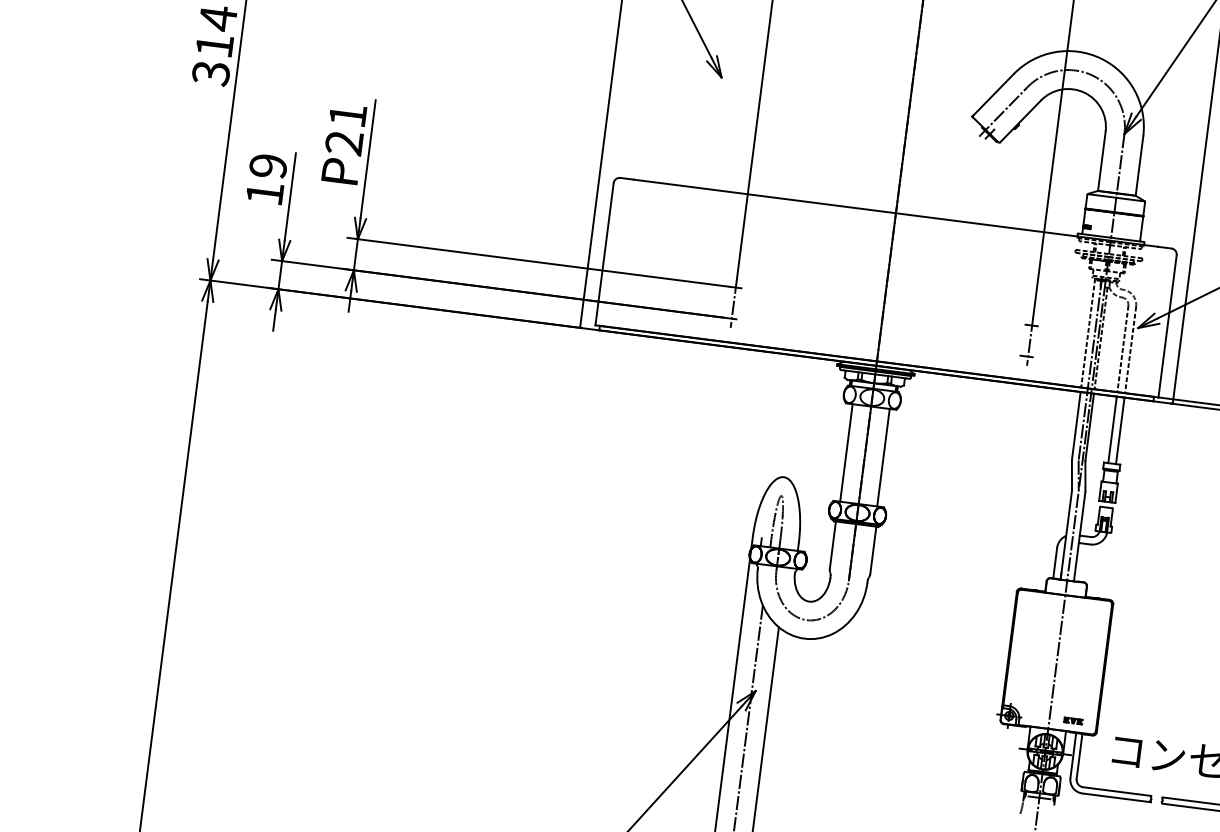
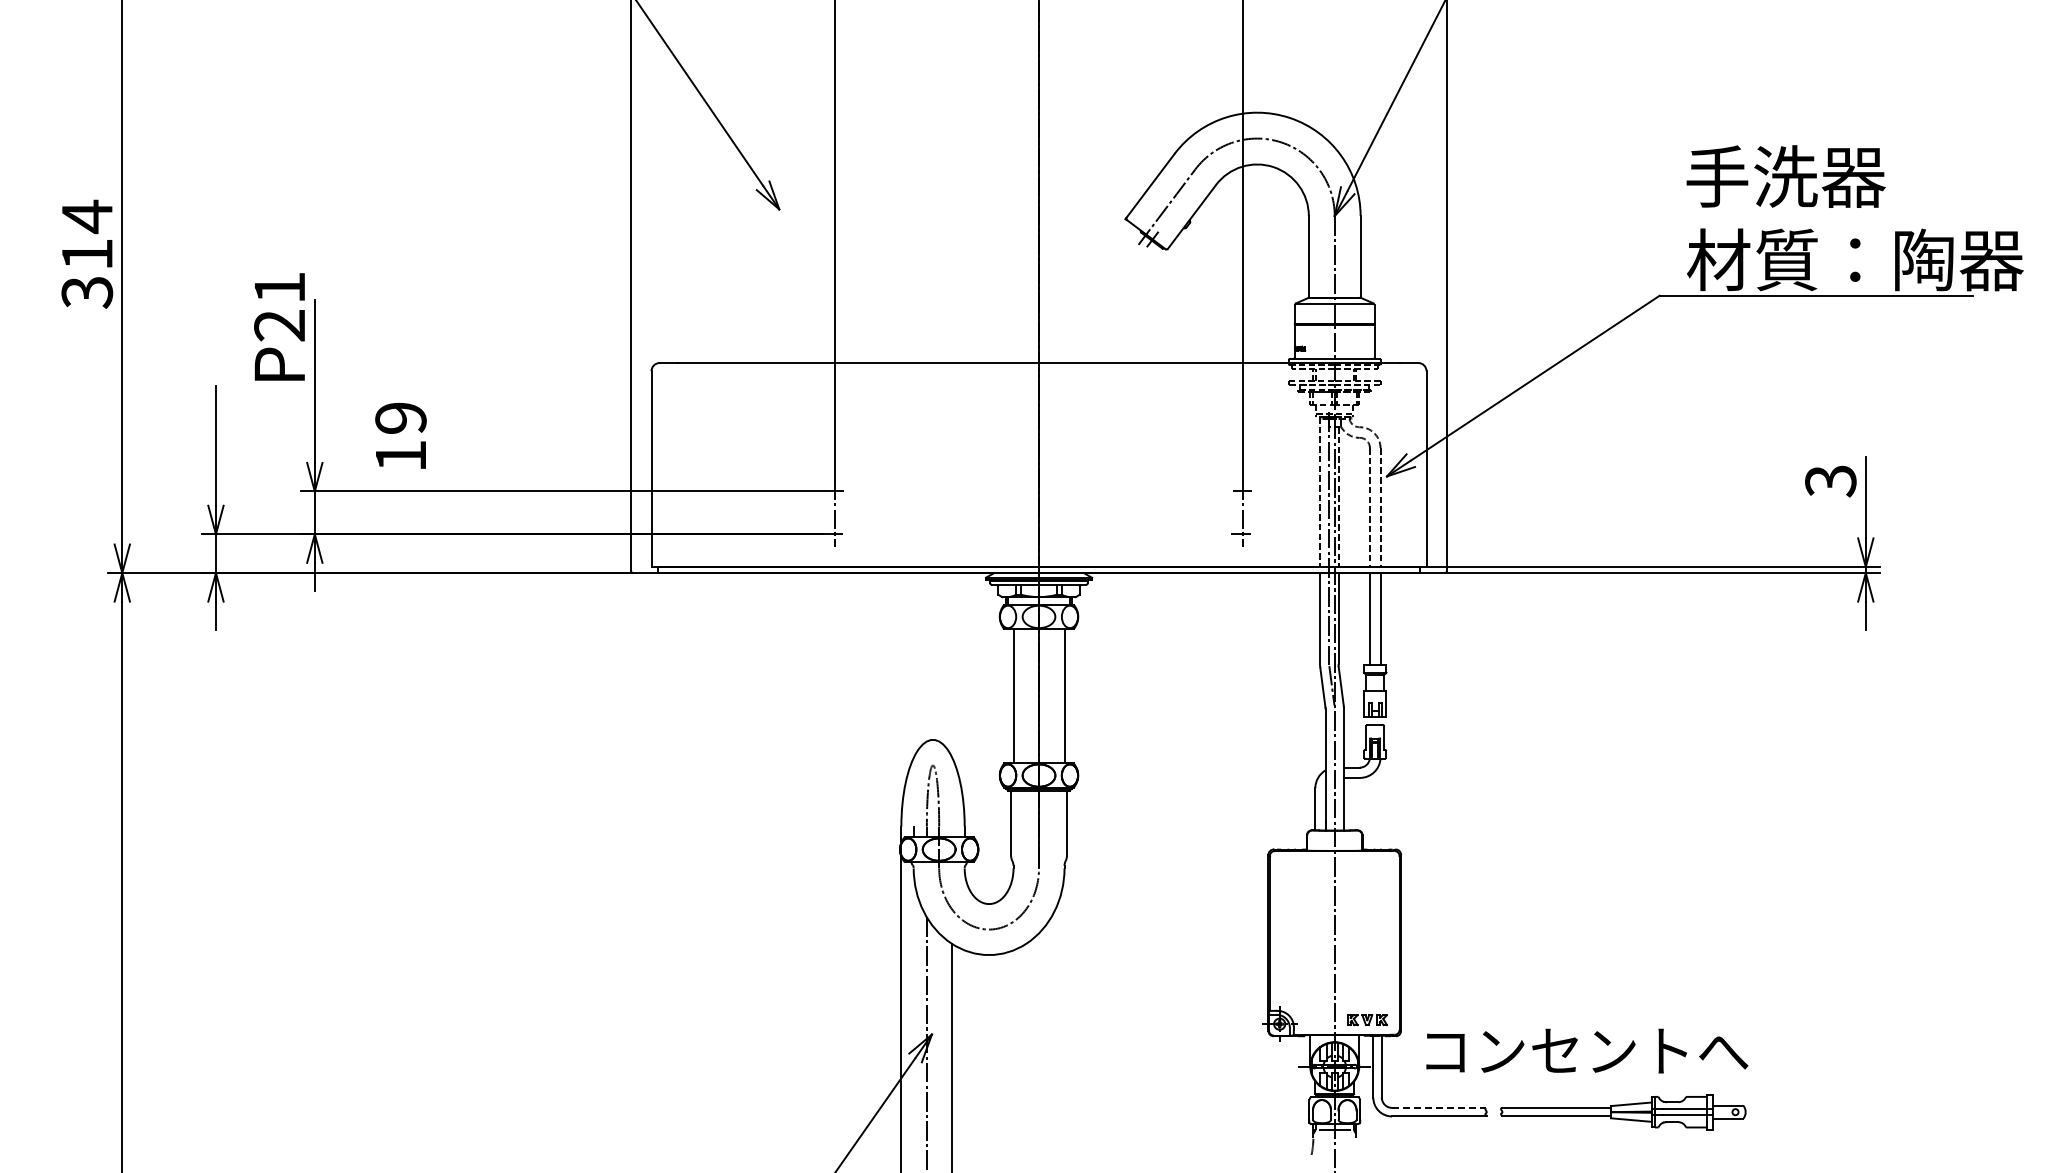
text: (344, 143) -> (279, 326), moved
text: (266, 178) -> (400, 435), moved
part: (1073, 720) -> (1367, 1019), size x1.6
line: (1116, 791) -> (1438, 1107), solid -> dashed

